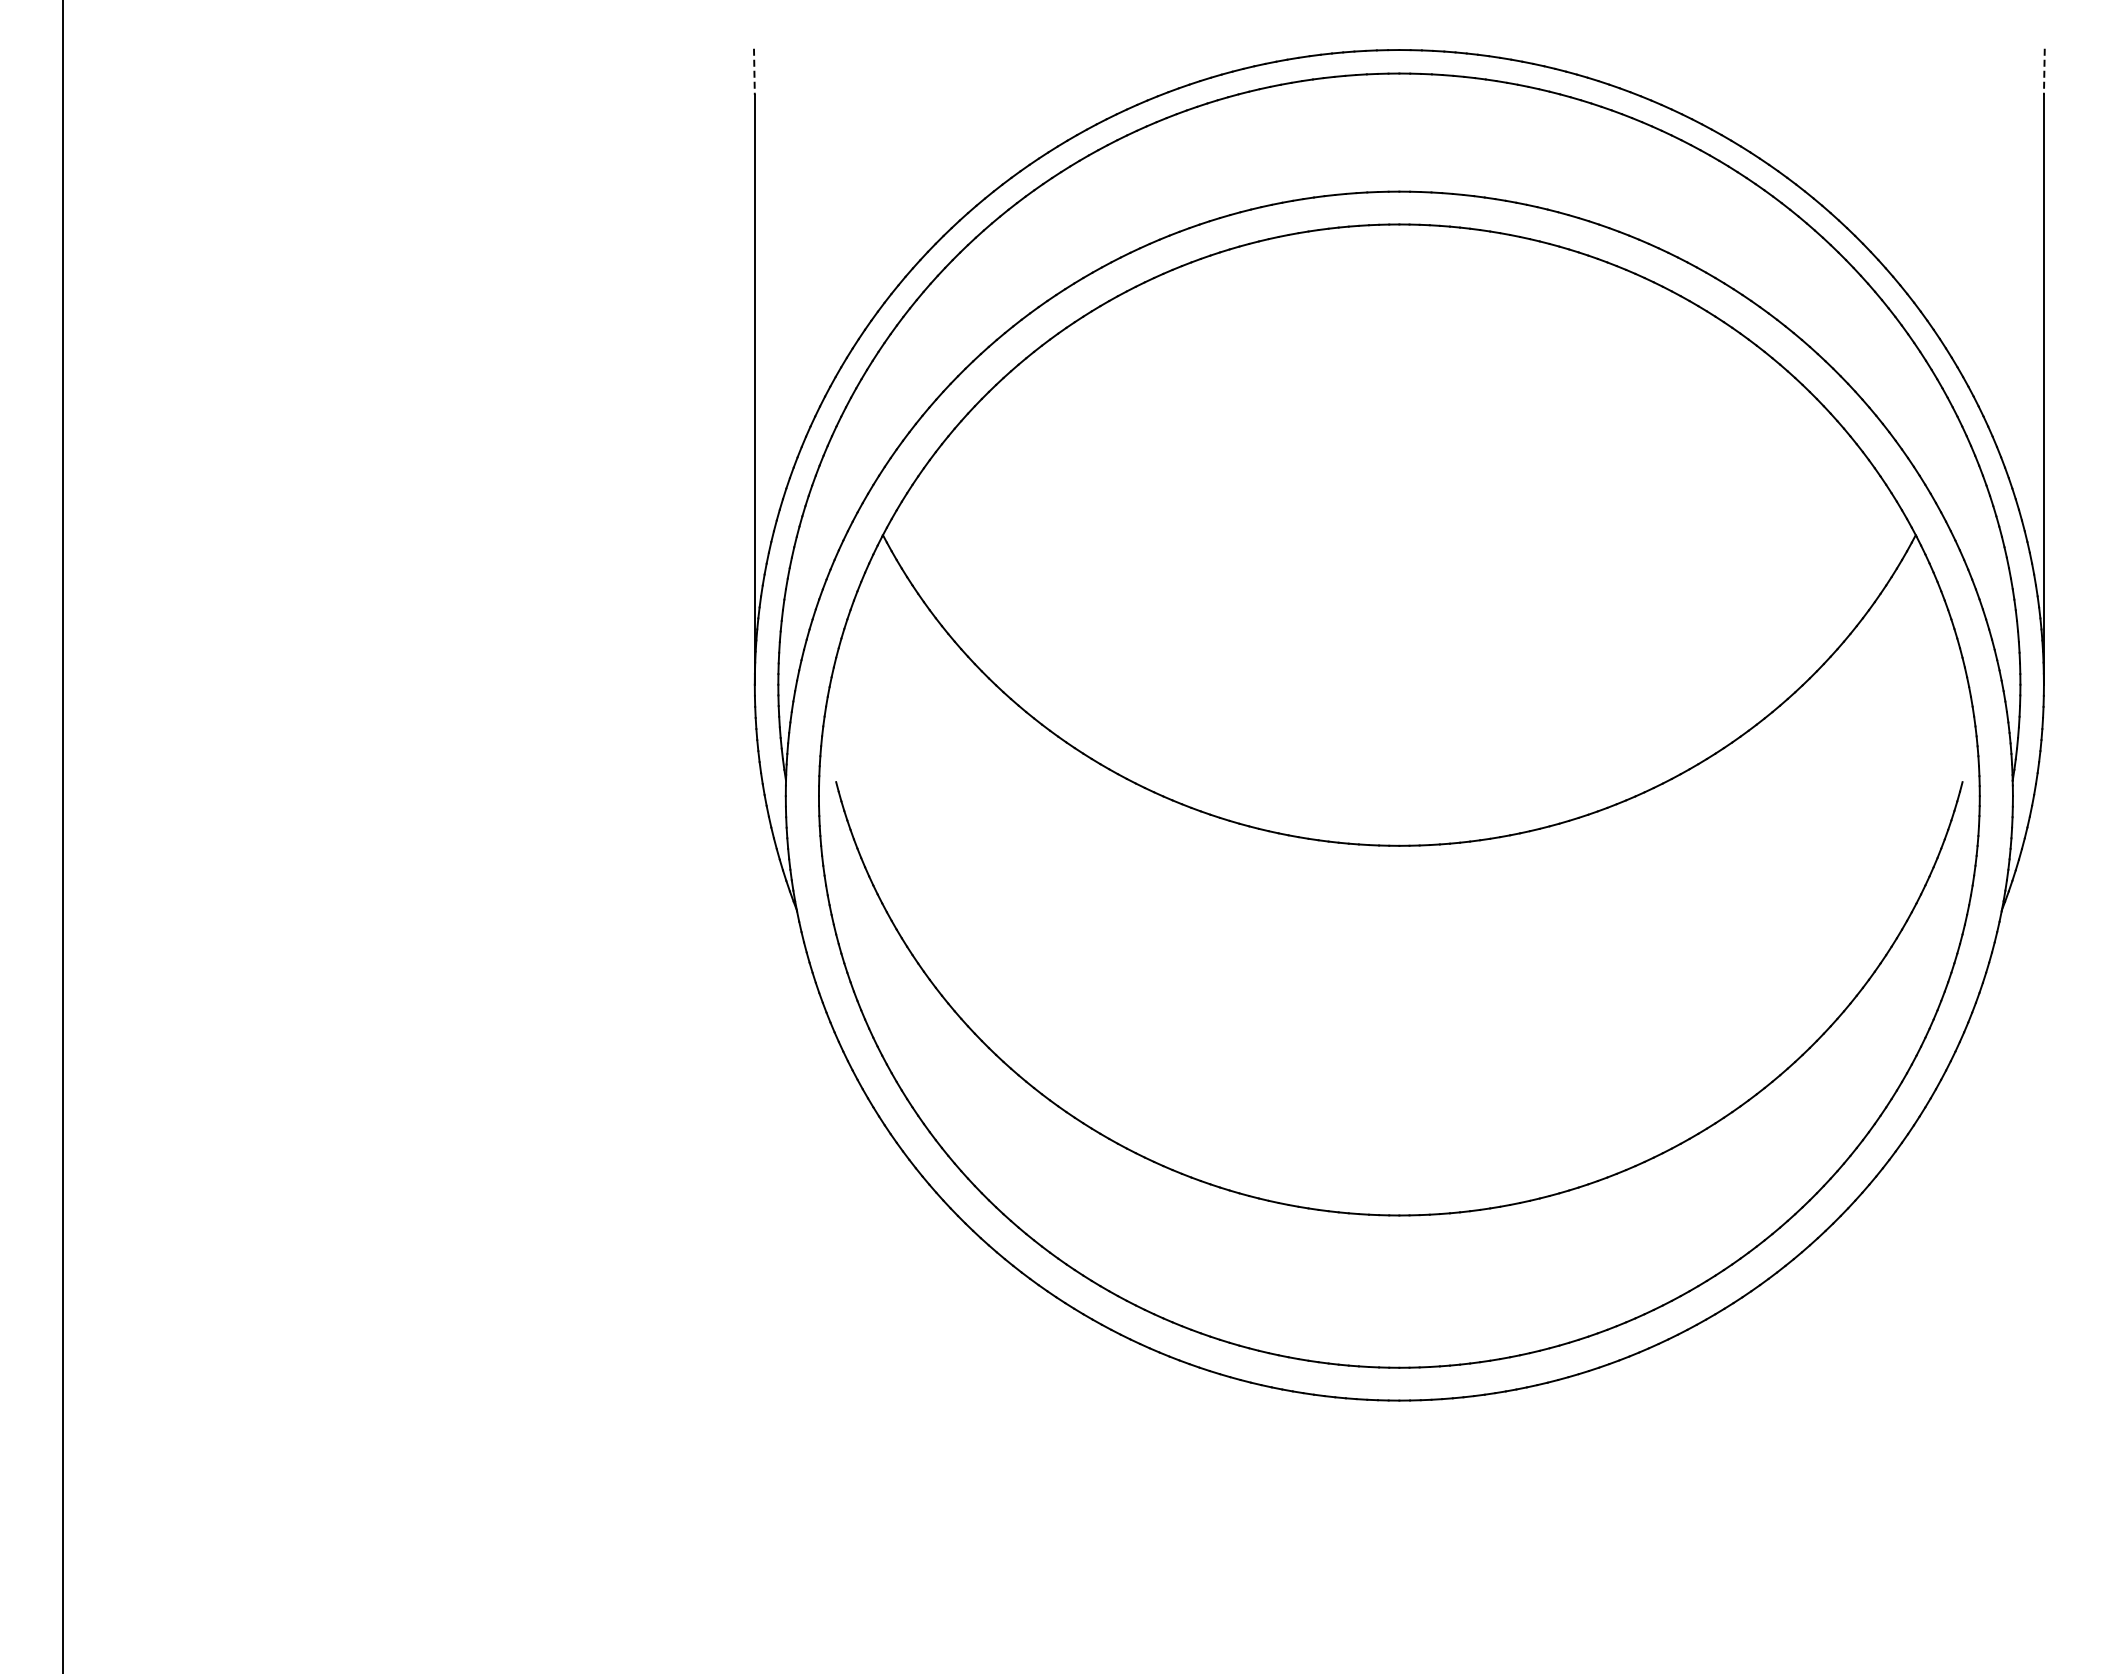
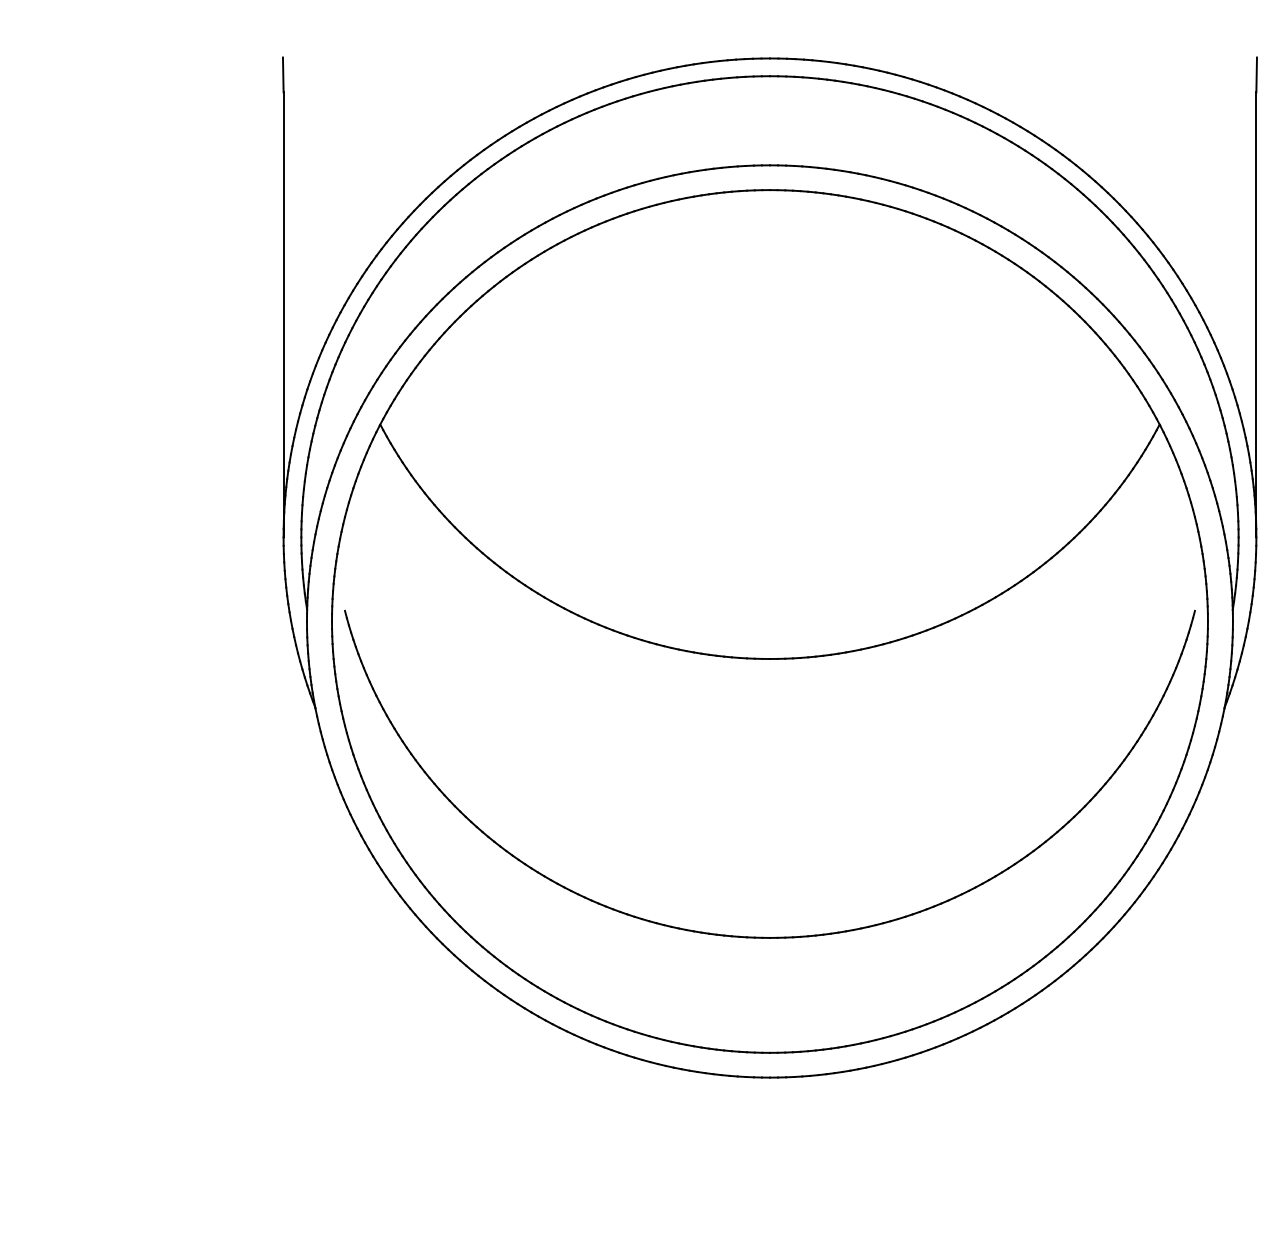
line: (754, 72) -> (283, 75), dashed -> solid
line: (2044, 72) -> (1256, 75), dashed -> solid

